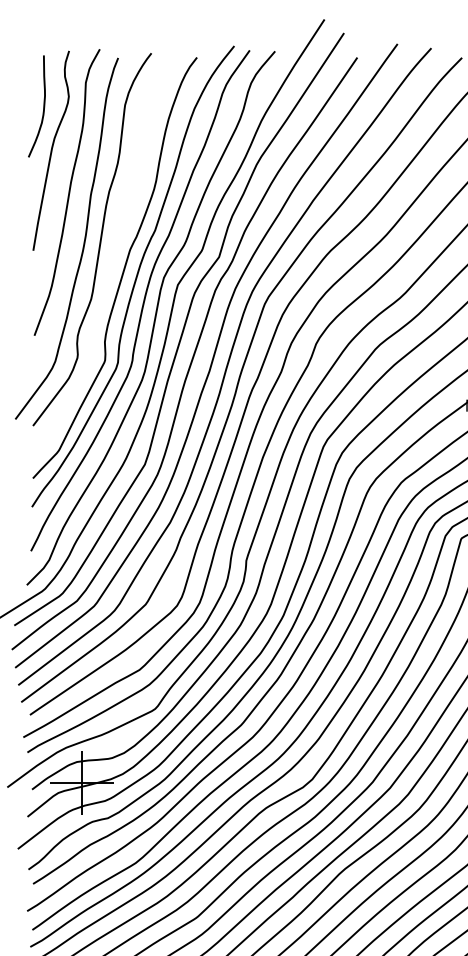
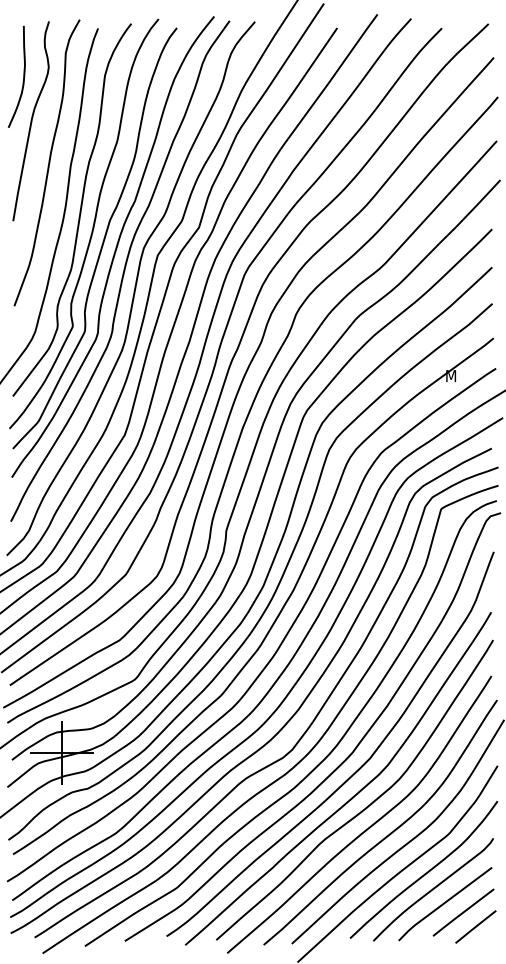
curve: (112, 256) -> (92, 226), added

